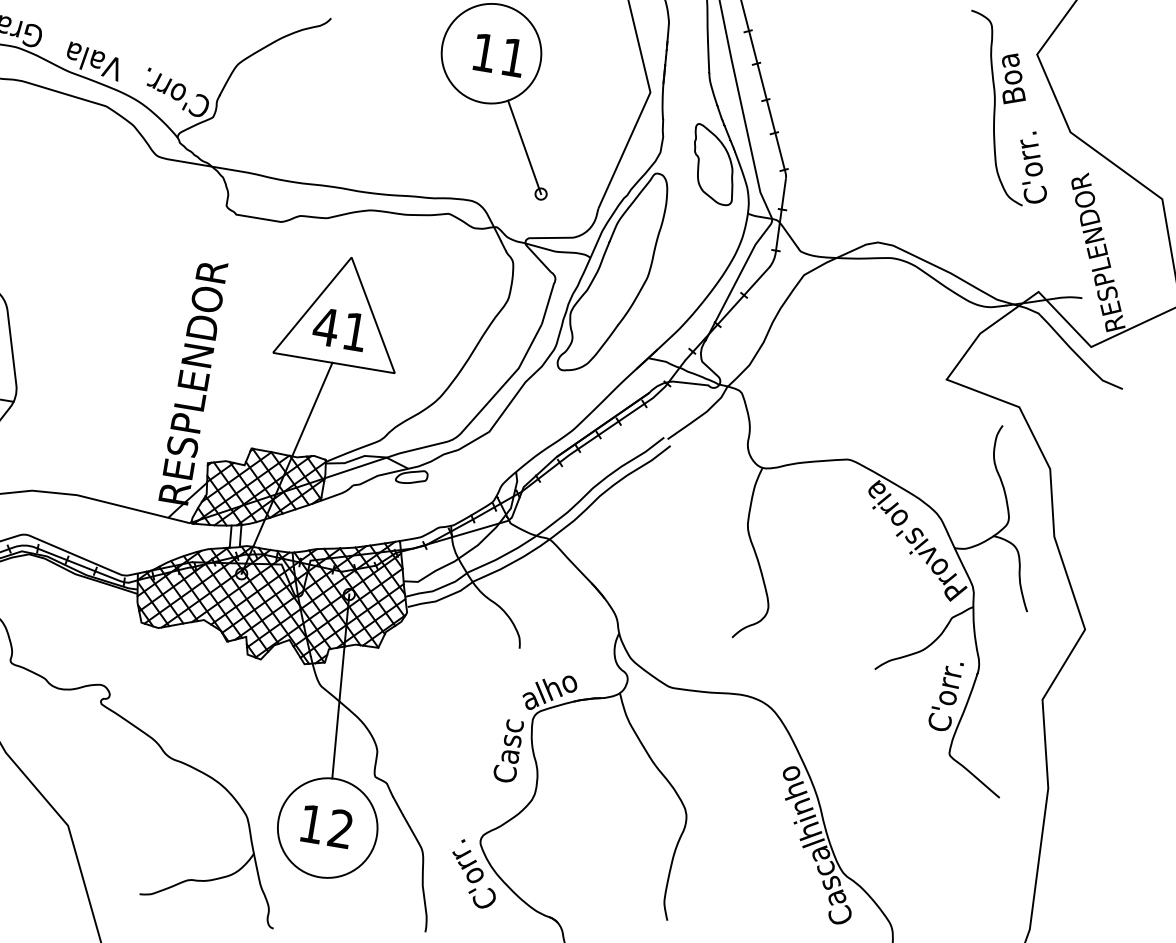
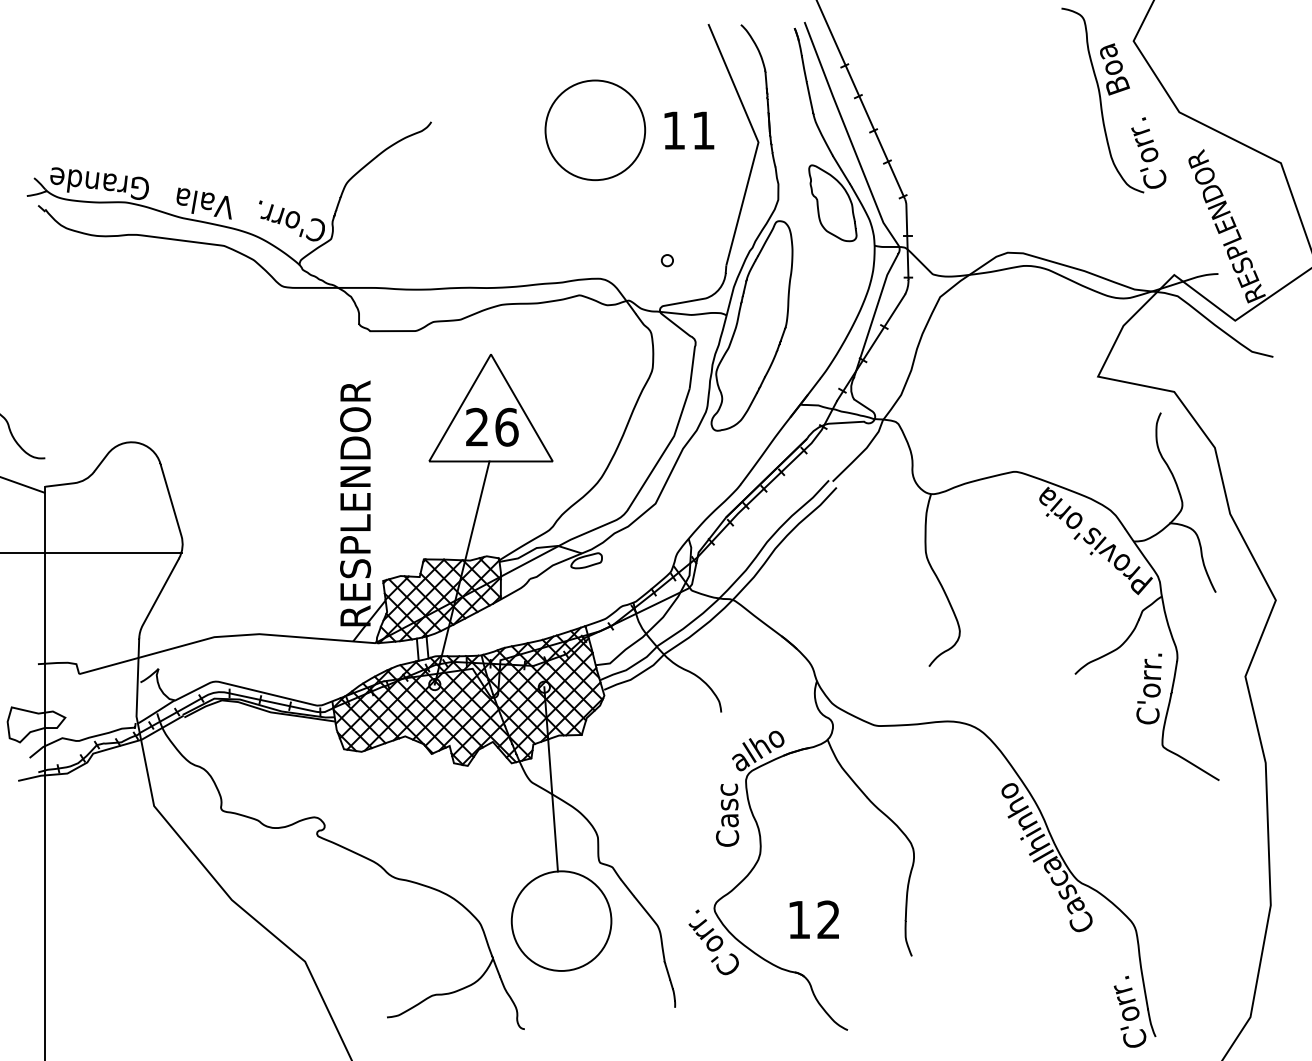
text: (499, 55) -> (689, 130), moved
line: (524, 146) -> (643, 216), removed
text: (340, 328) -> (491, 426), 41 -> 26
text: (325, 826) -> (813, 919), moved

